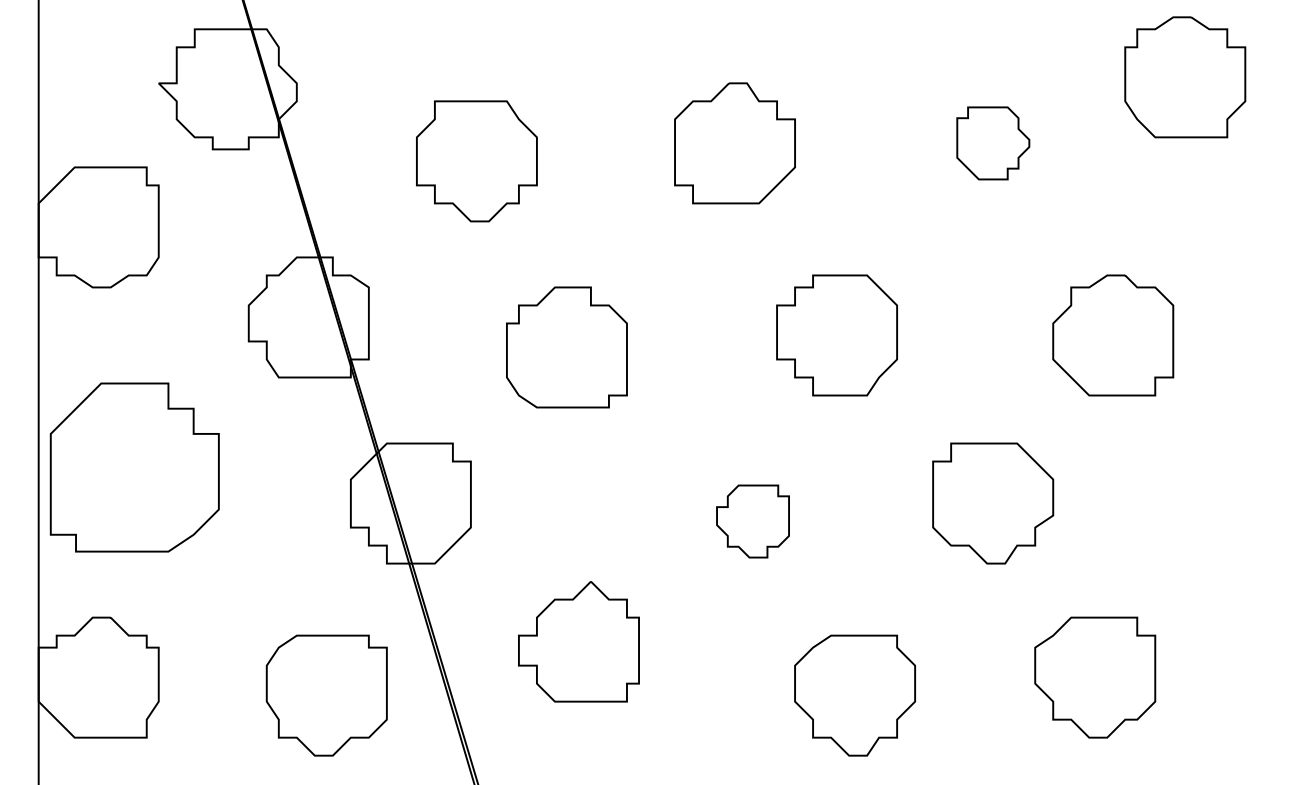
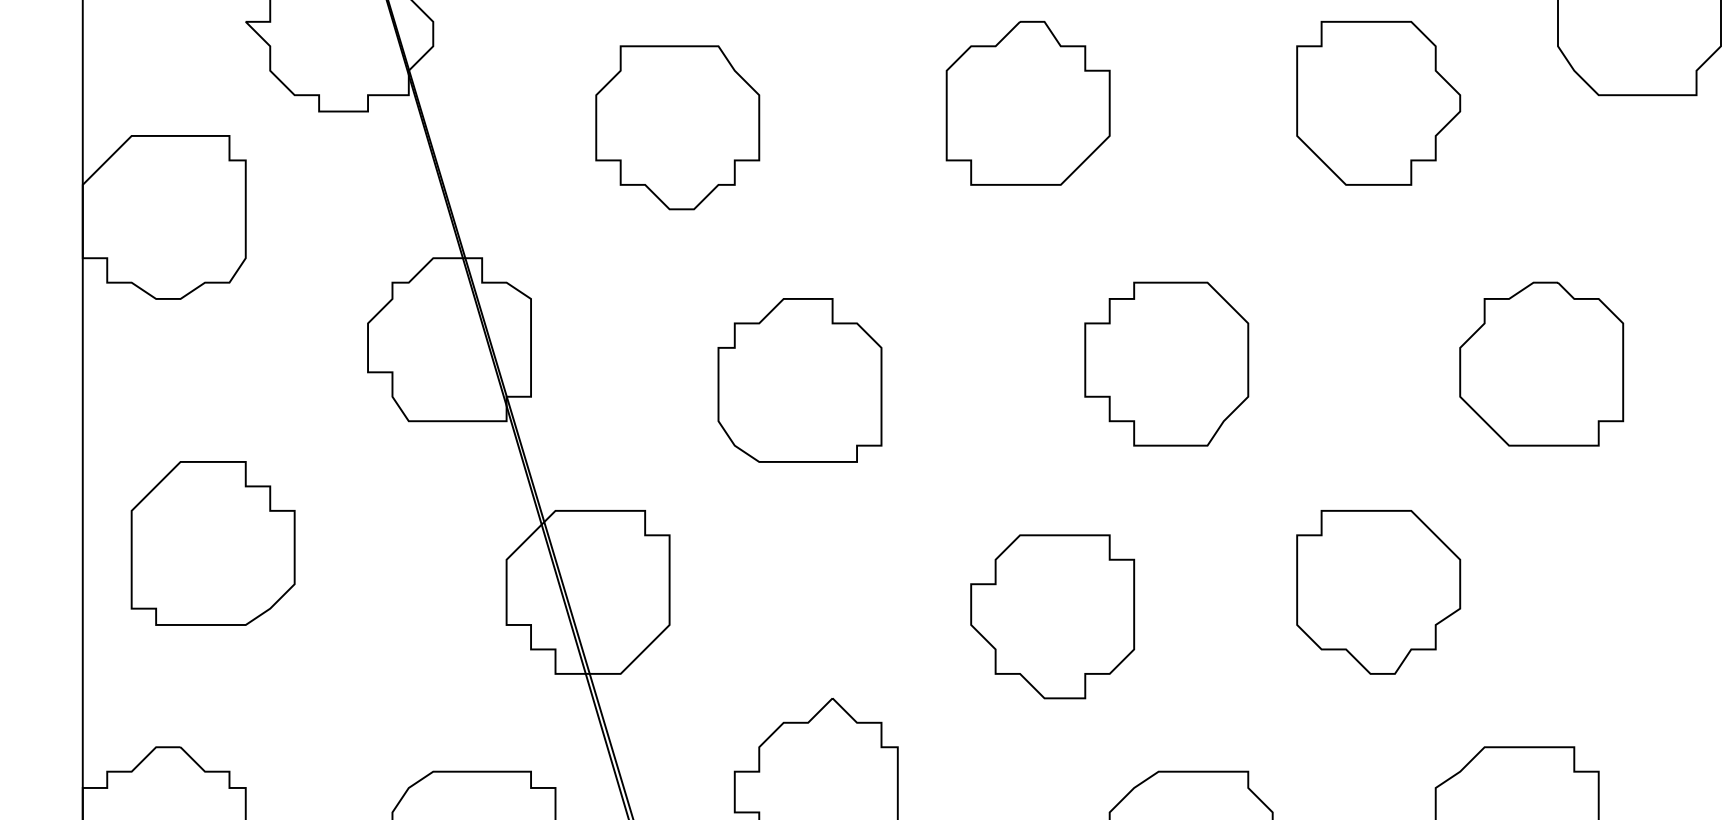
part: (993, 143) -> (1379, 103), size x1.67
part: (134, 467) -> (212, 543), size x0.71
part: (752, 521) -> (1051, 616), size x1.67

